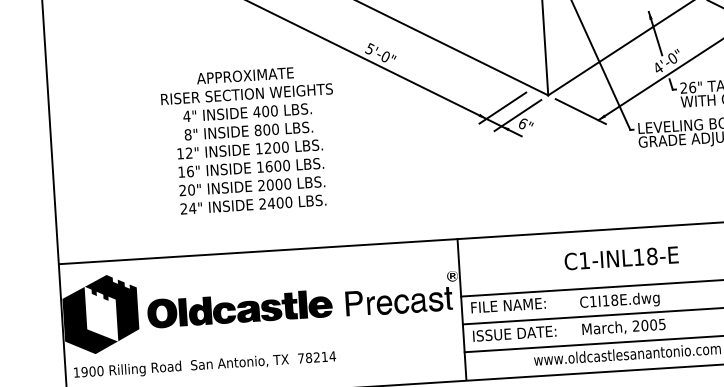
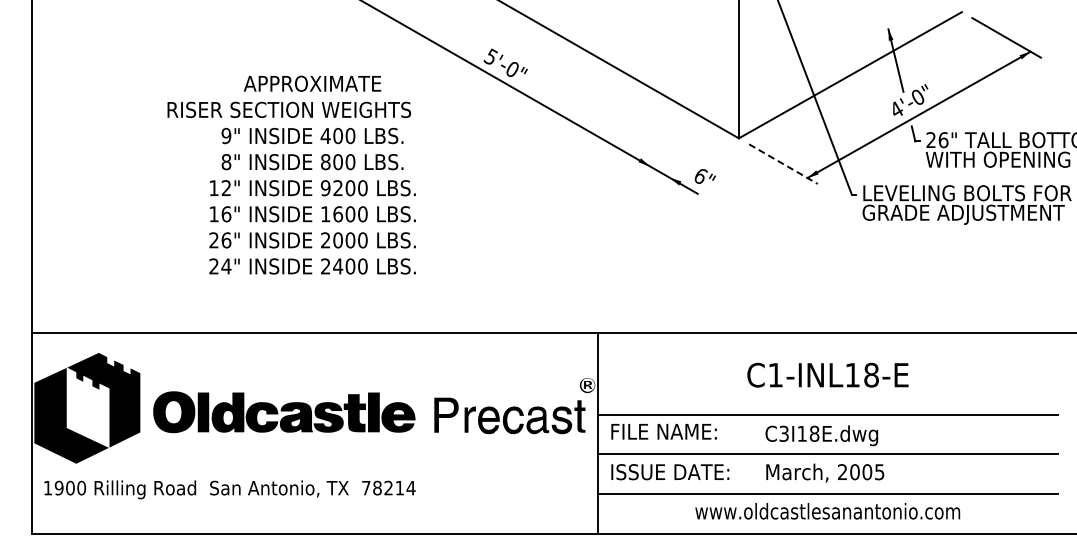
text: (247, 93) -> (289, 109), moved
line: (502, 108) -> (673, 152), removed
line: (580, 111) -> (783, 164), solid -> dashed
line: (517, 115) -> (693, 163), removed
text: (186, 116) -> (226, 135), 4" -> 9"
text: (259, 149) -> (325, 188), 1200 -> 9200
text: (191, 190) -> (226, 240), 20" -> 26"
text: (592, 301) -> (783, 433), C1I18E.dwg -> C3I18E.dwg

